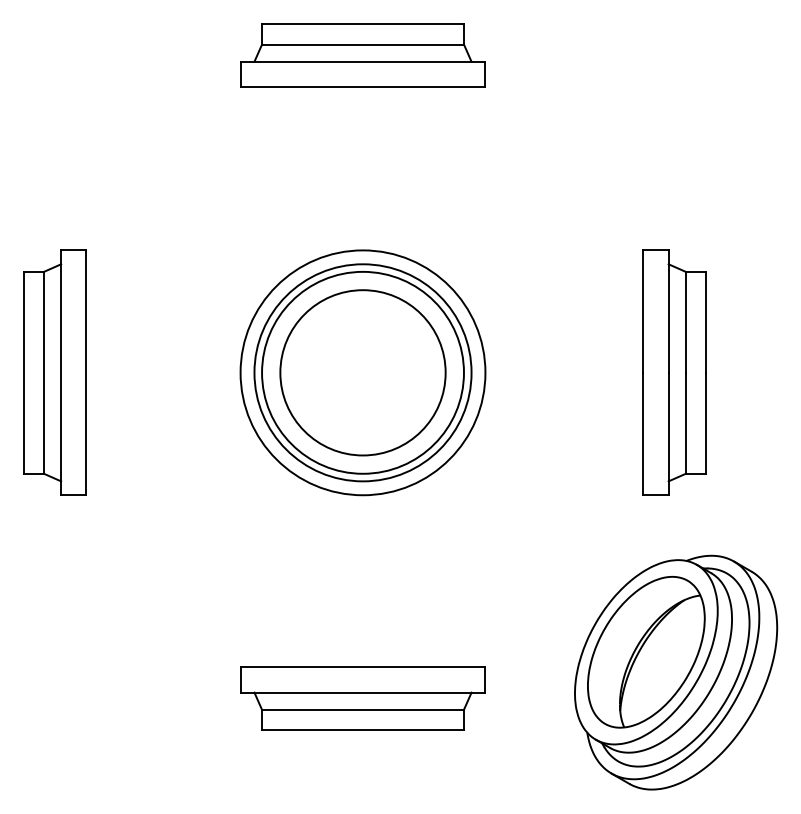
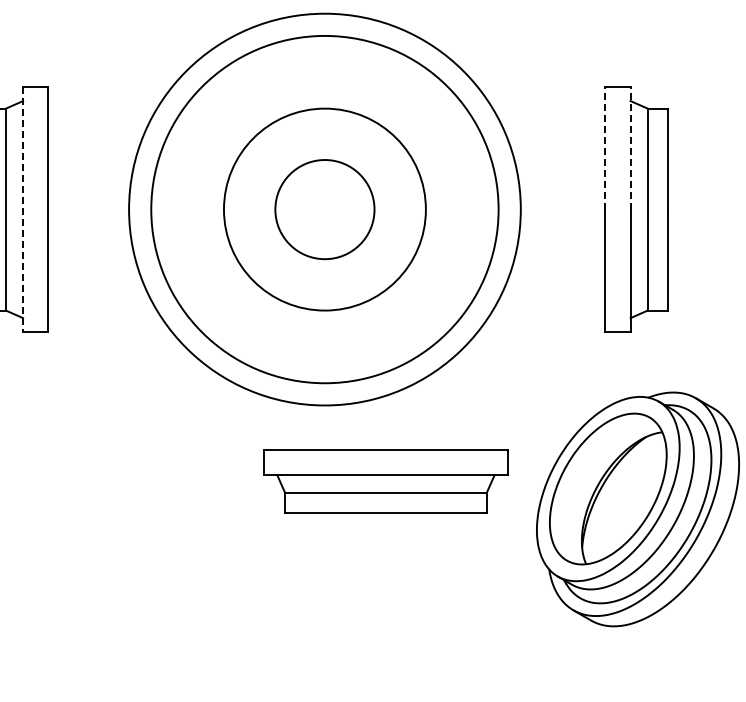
line: (643, 311) -> (605, 148), solid -> dashed
line: (668, 311) -> (630, 148), solid -> dashed
circle: (362, 372) -> (324, 209), size x0.6
circle: (362, 372) -> (324, 209), size x1.6
circle: (362, 372) -> (324, 209), size x1.6
line: (61, 373) -> (23, 210), solid -> dashed
part: (362, 698) -> (385, 481), moved

